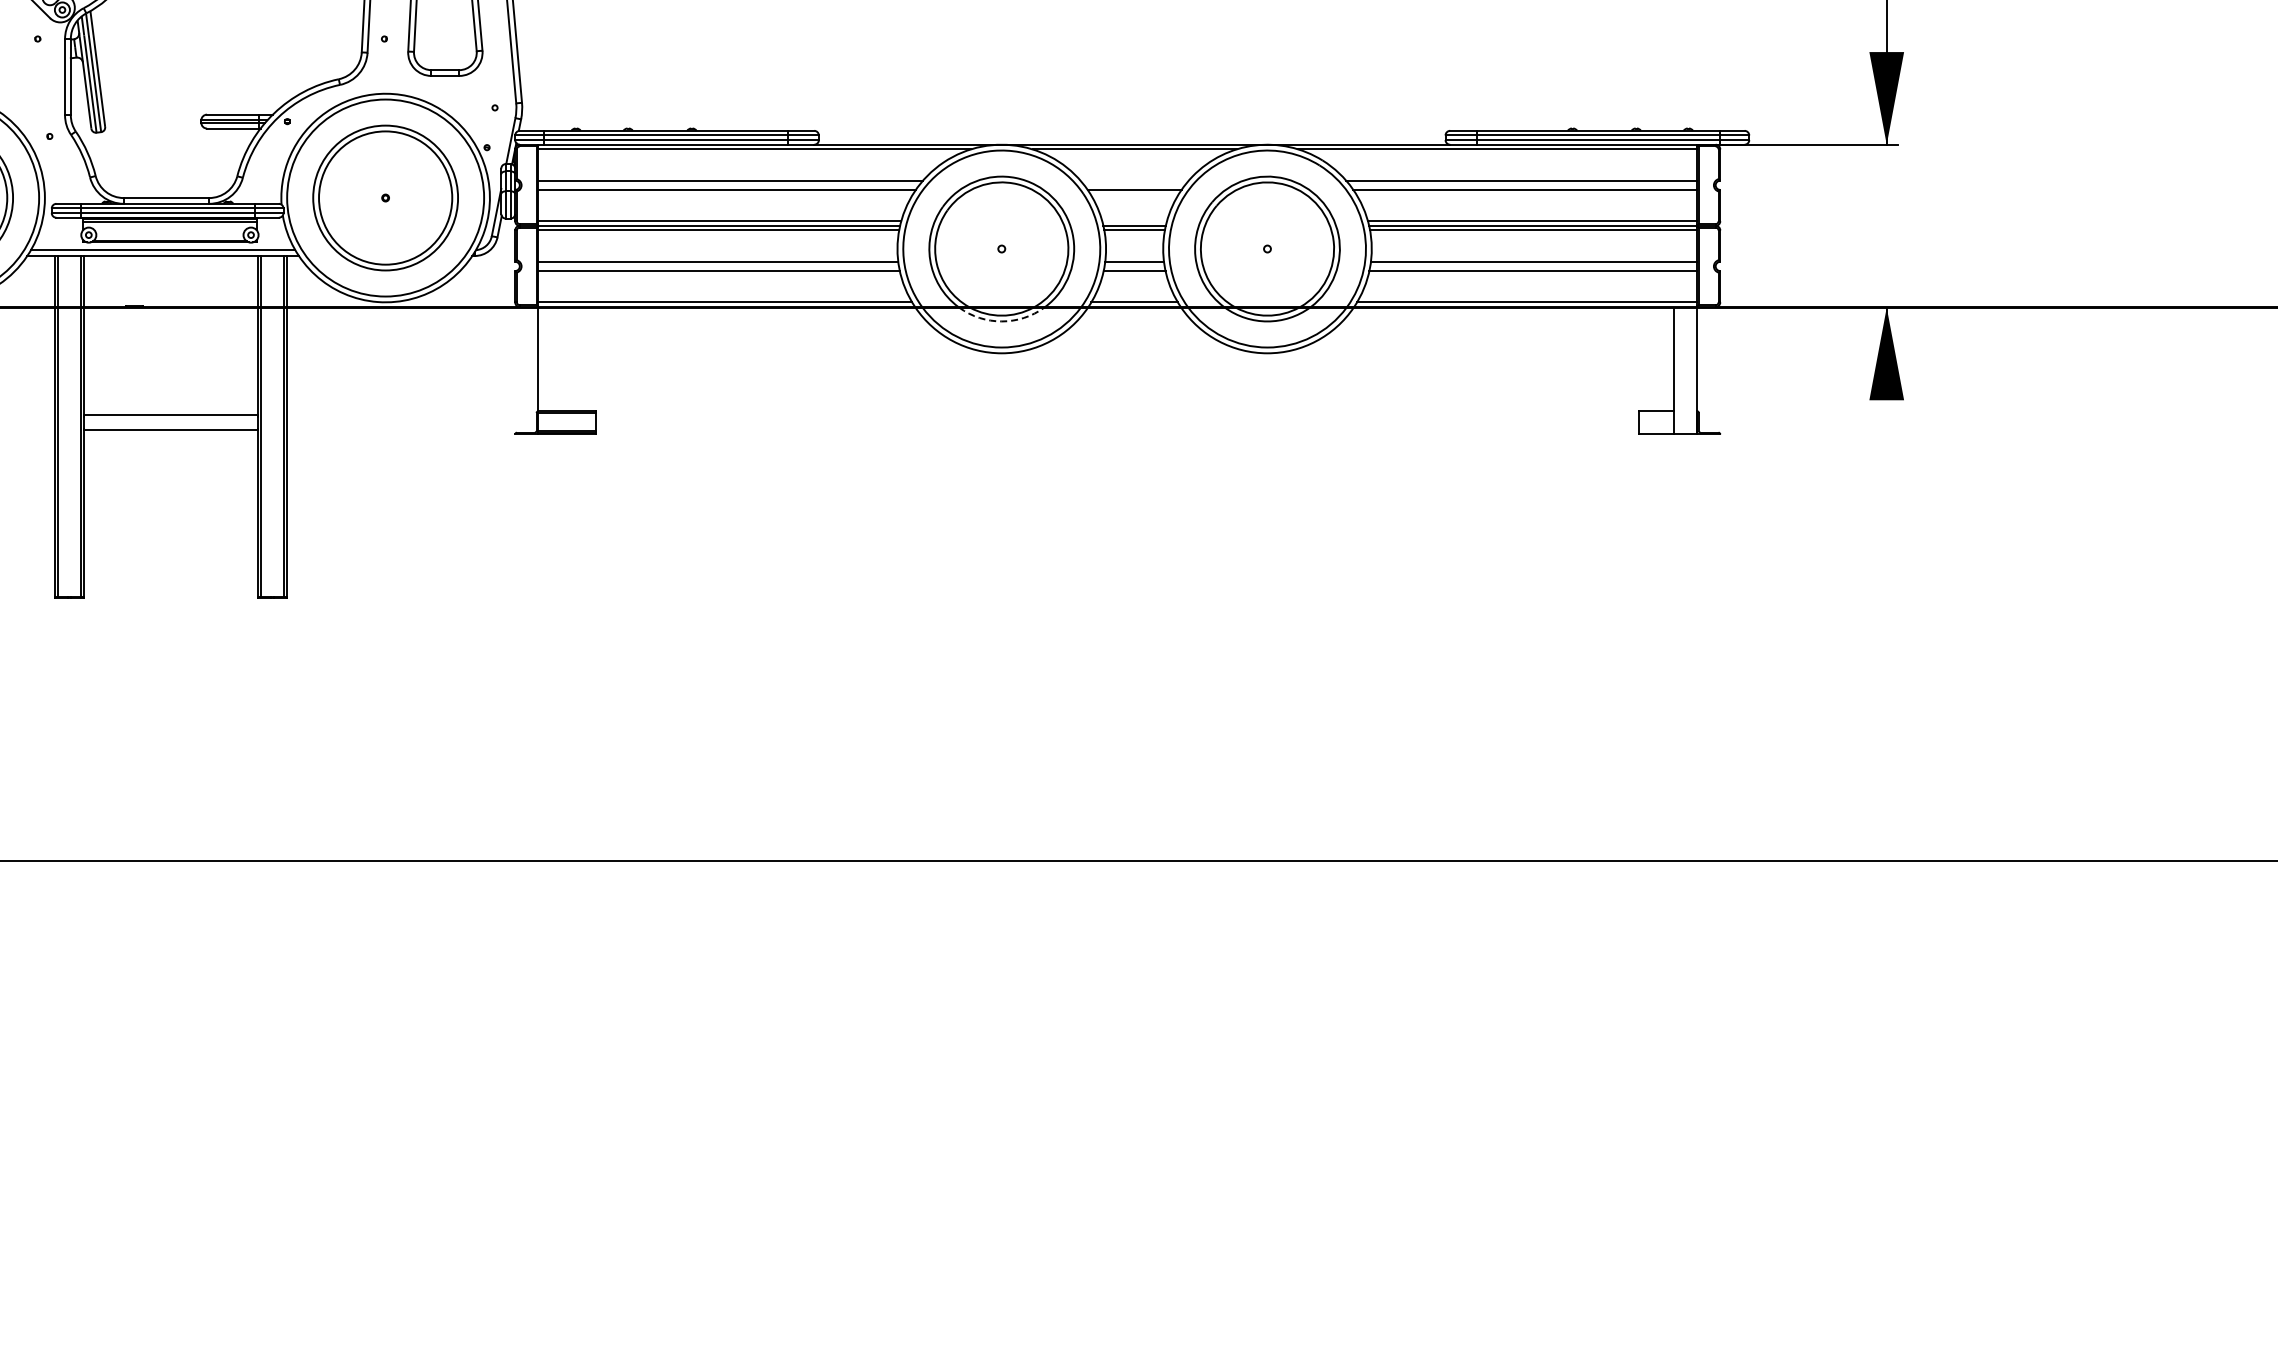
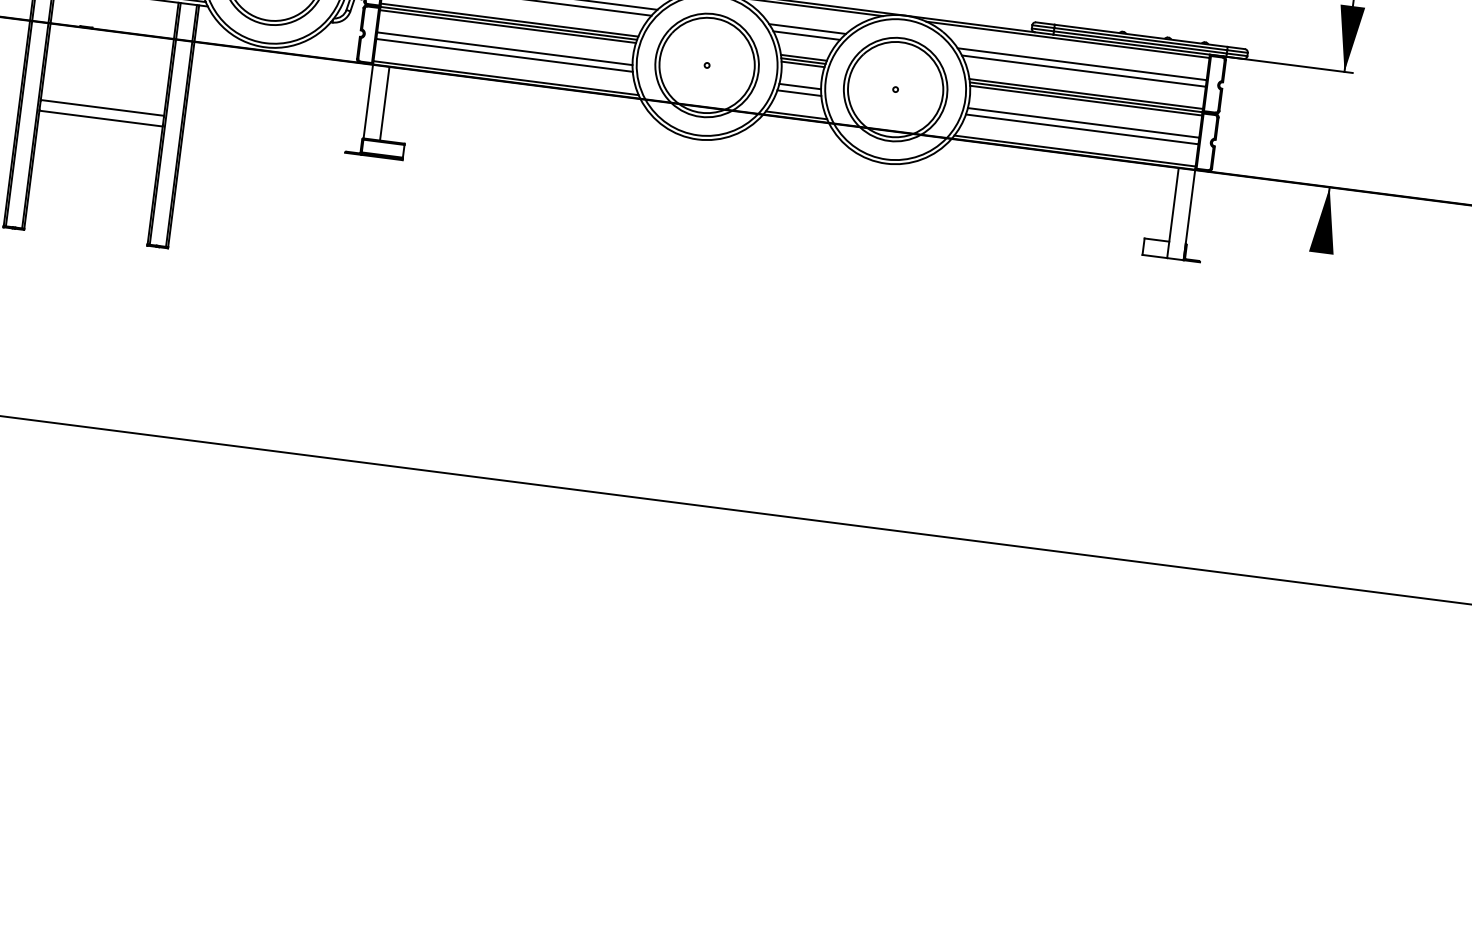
line: (1134, 180) -> (807, 28), added
line: (1134, 221) -> (803, 57), added
arc: (1001, 321) -> (700, 116), dashed -> solid
line: (561, 359) -> (384, 103), added

